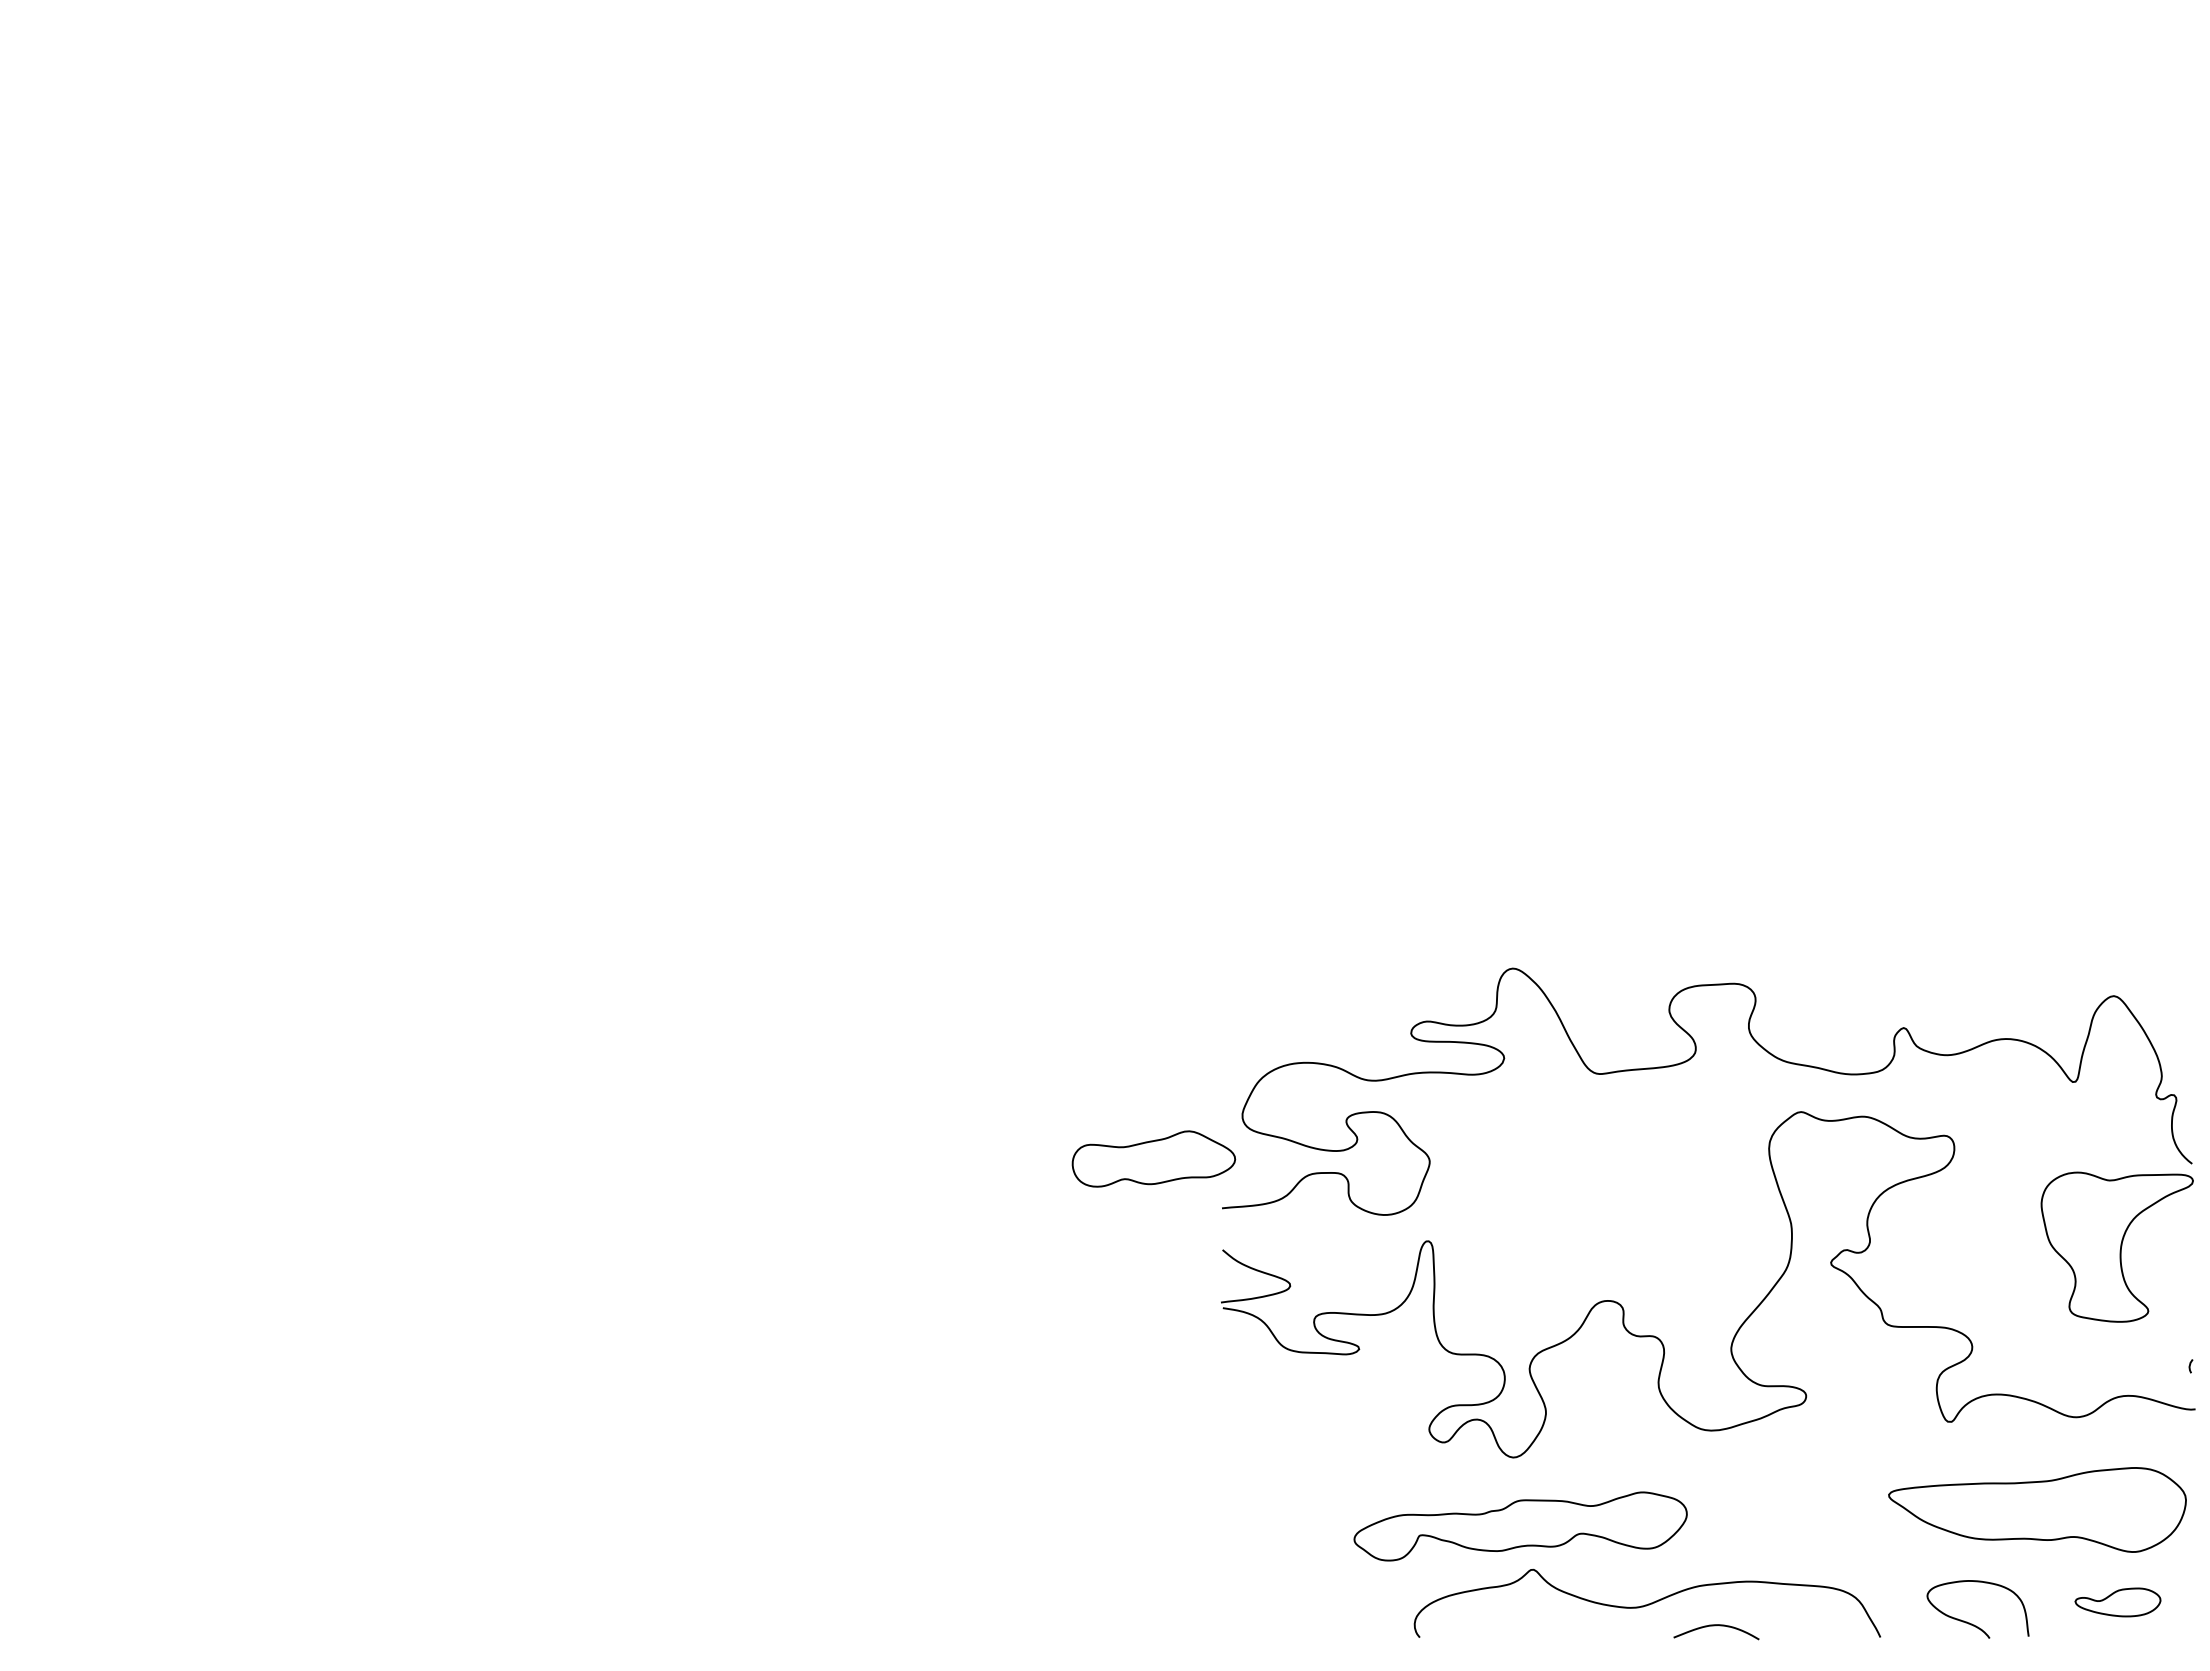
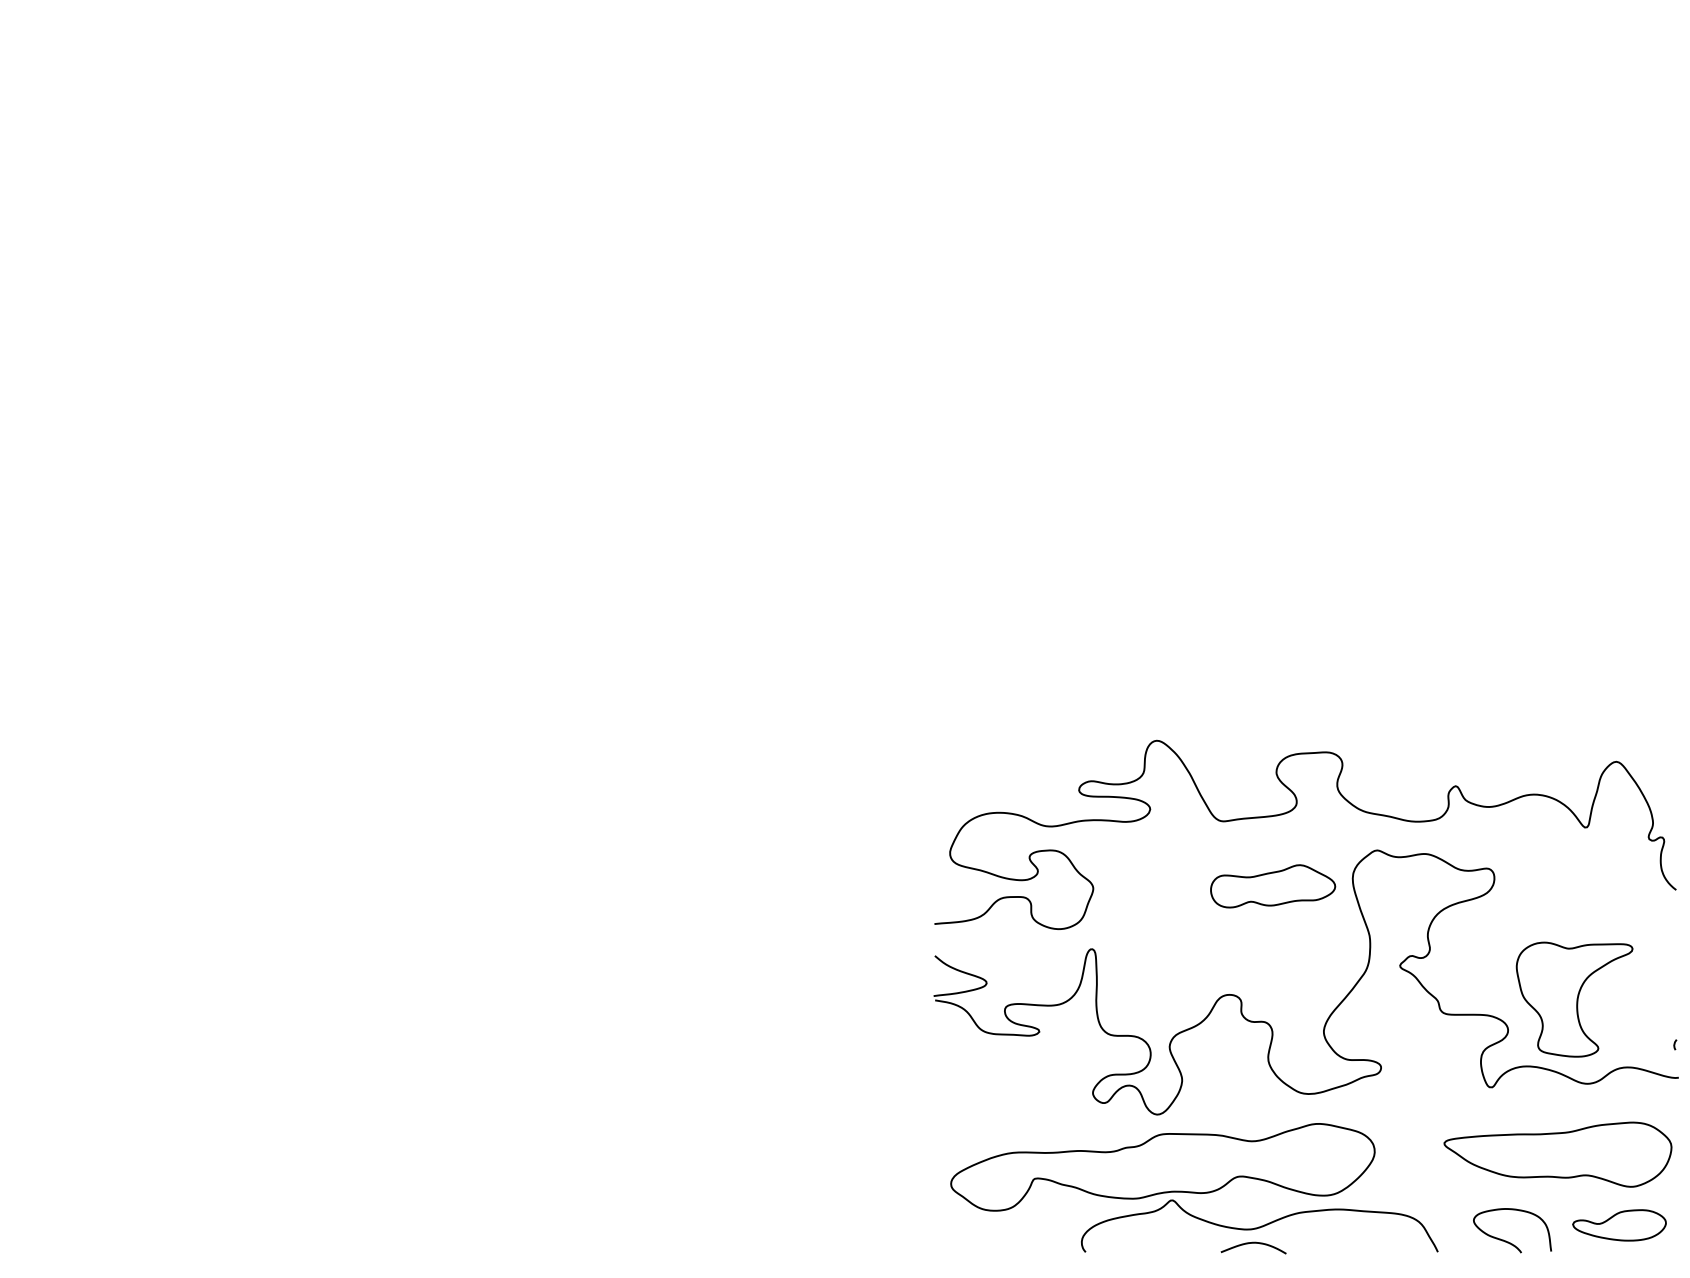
part: (1153, 1158) -> (1272, 885), moved
part: (2116, 1246) -> (1574, 999), moved
part: (1520, 1526) -> (1162, 1167), size x1.67
part: (2117, 1602) -> (1619, 1225), size x1.43
curve: (1716, 1626) -> (1253, 1243), moved

